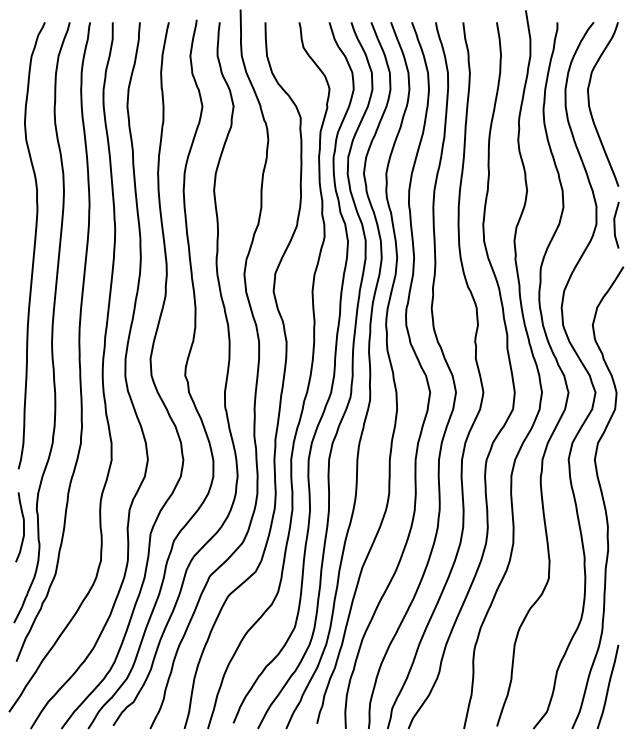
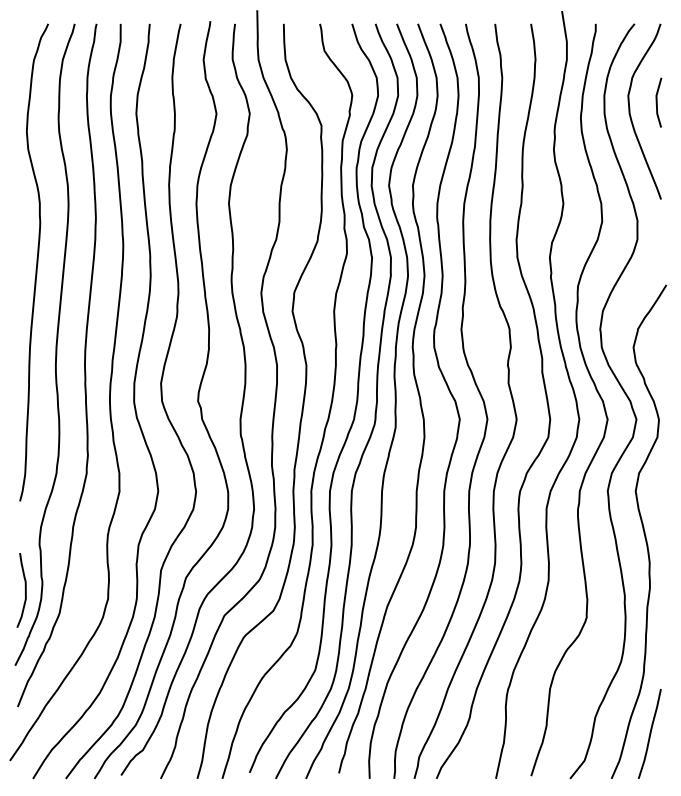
line: (615, 225) -> (657, 102), moved
curve: (22, 527) -> (24, 590), moved

